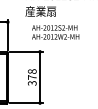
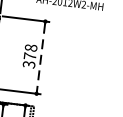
line: (40, 77) -> (41, 57), solid -> dashed

